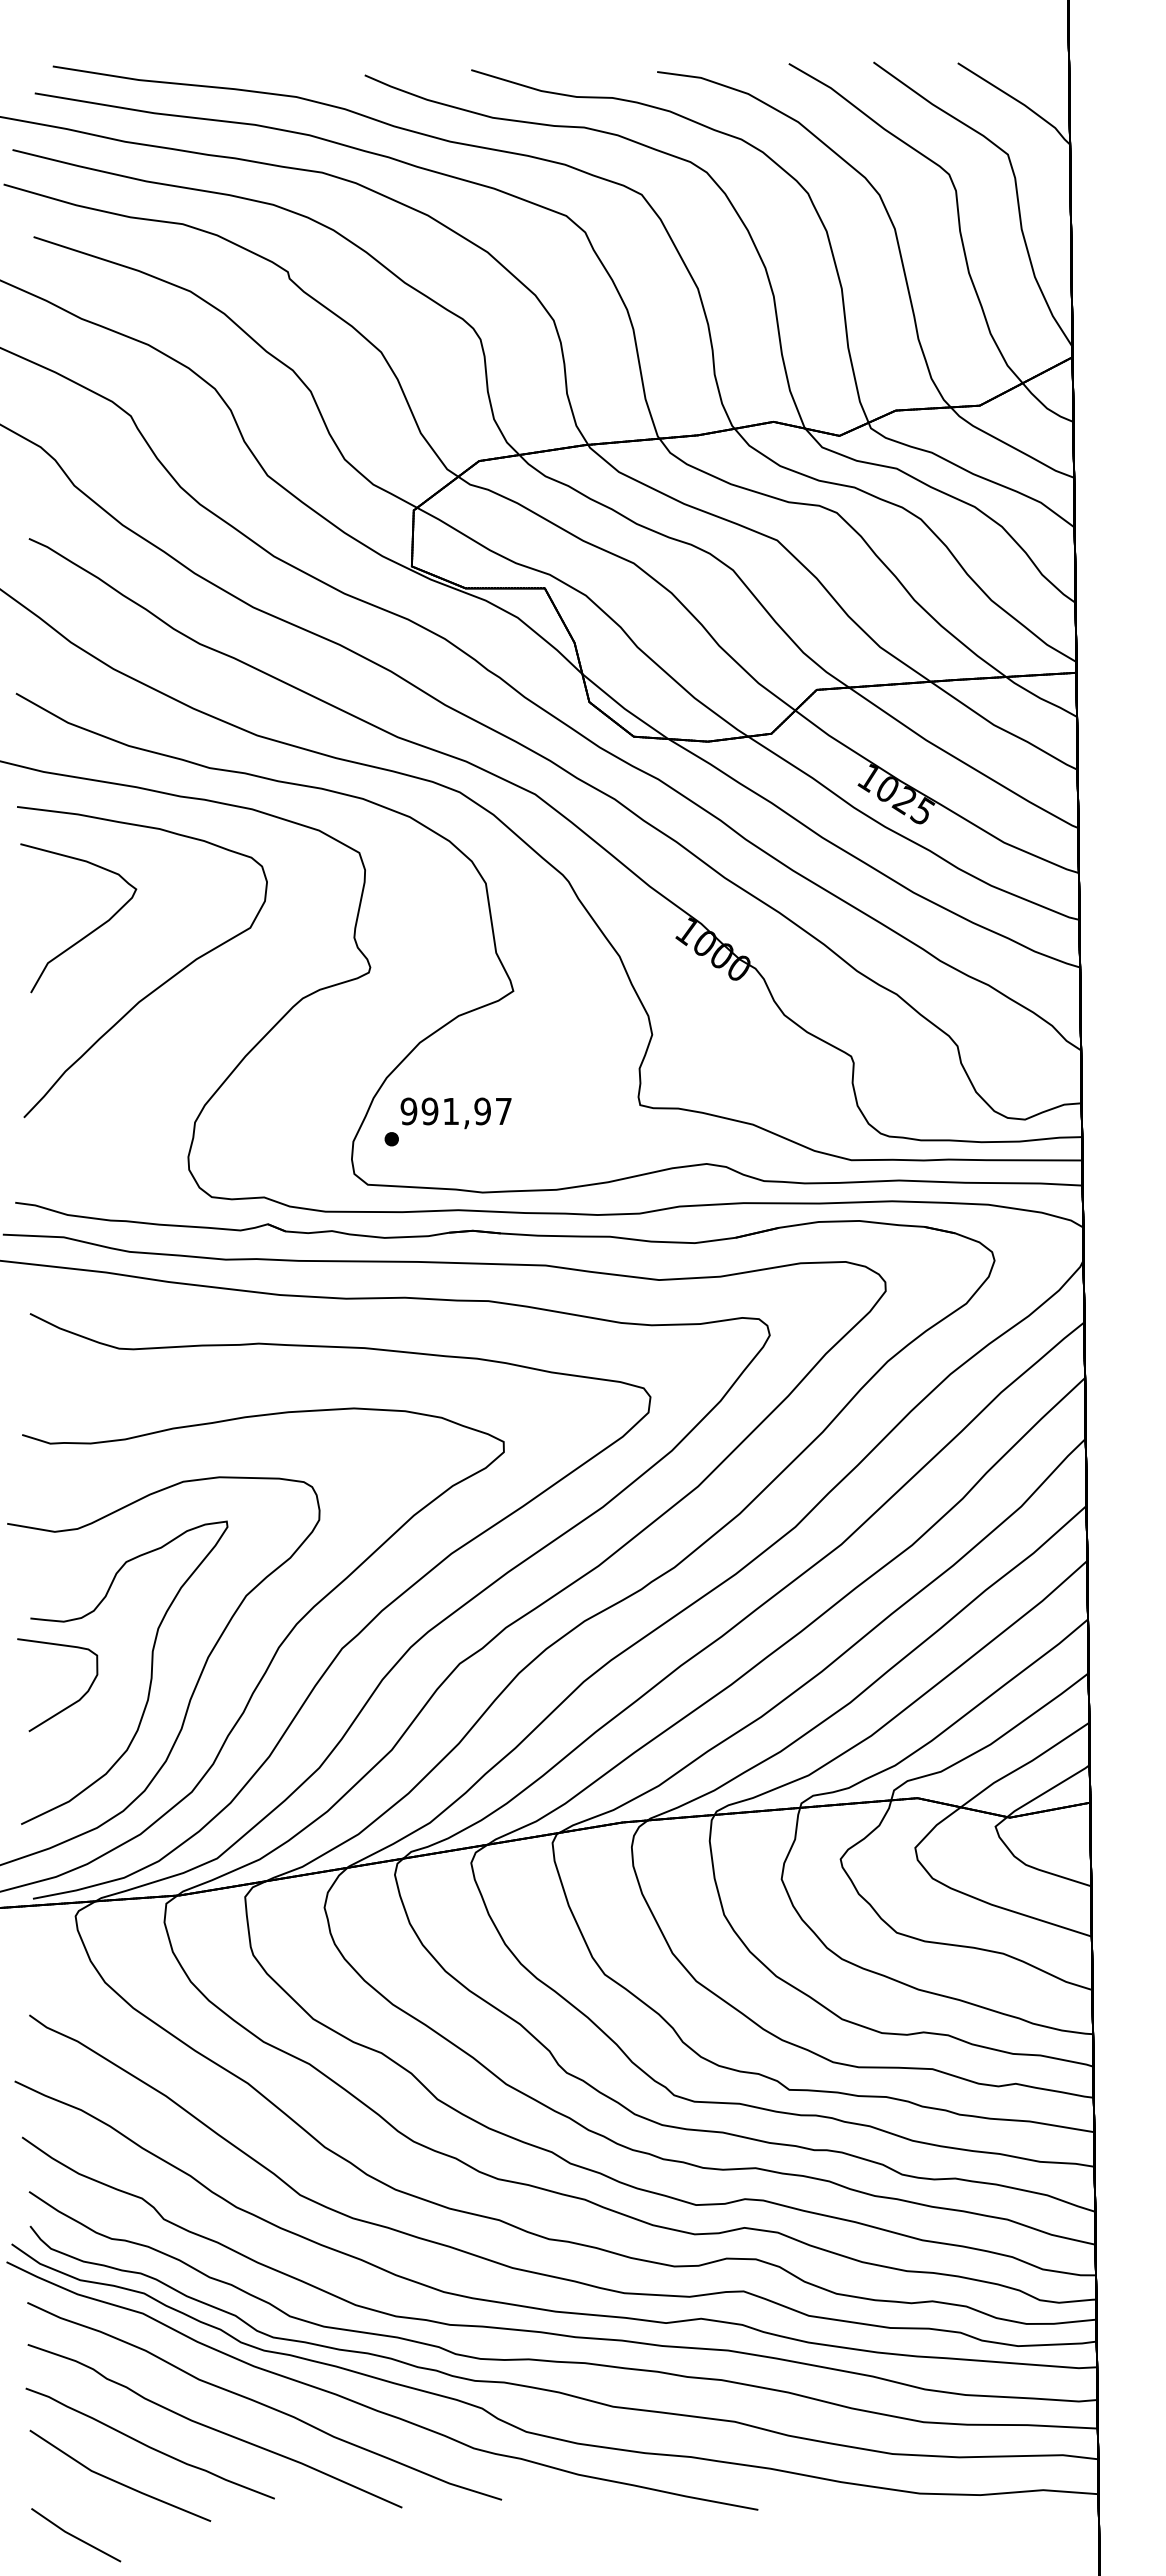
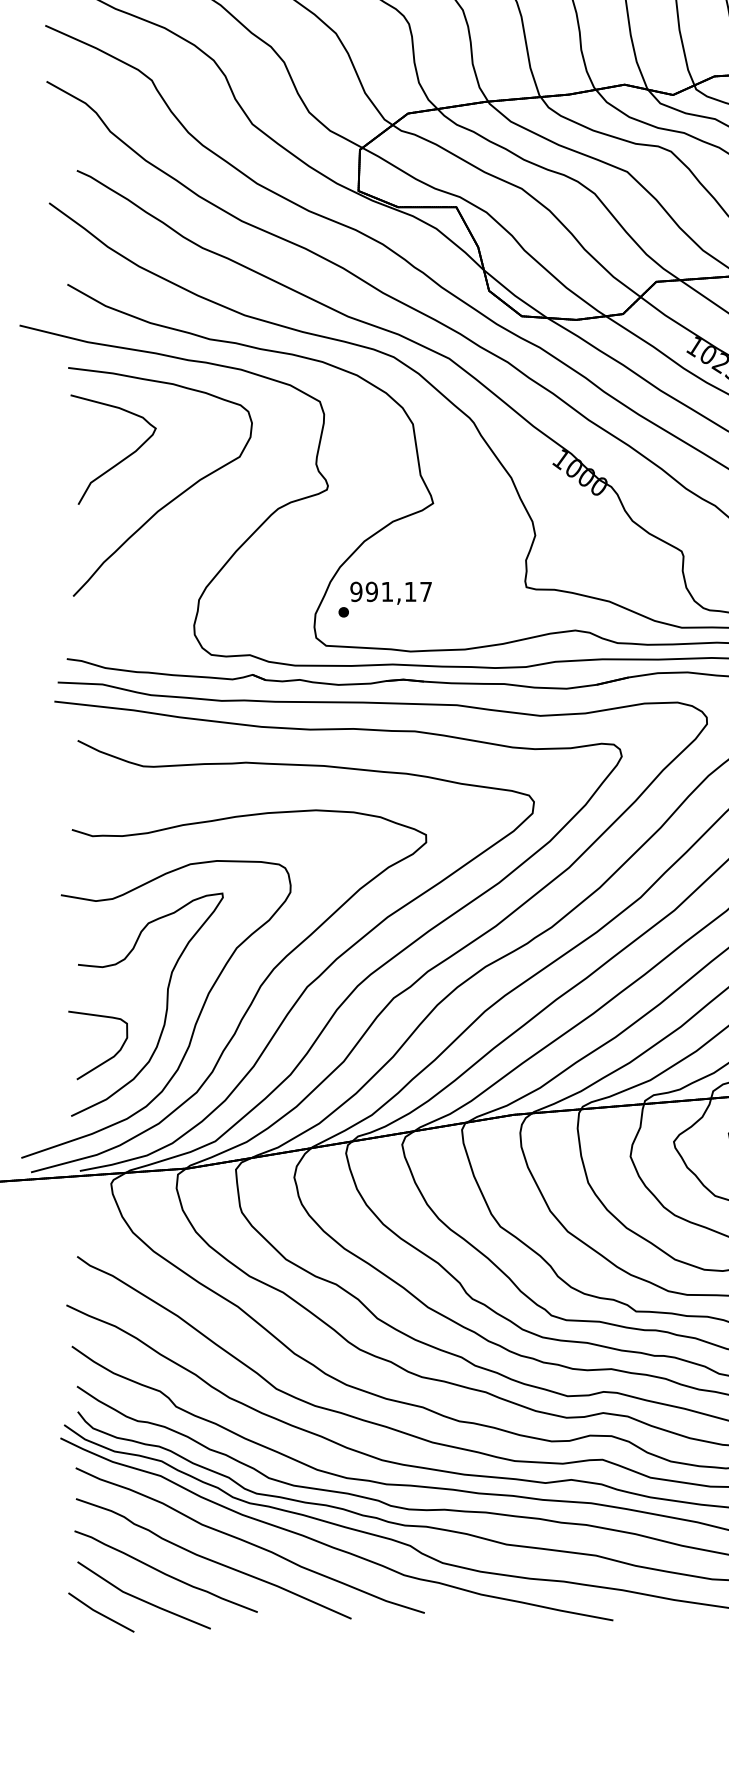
text: (482, 1111) -> (410, 591), 991,97 -> 991,17
curve: (68, 1705) -> (106, 1060), moved
line: (76, 2536) -> (101, 1613), moved

